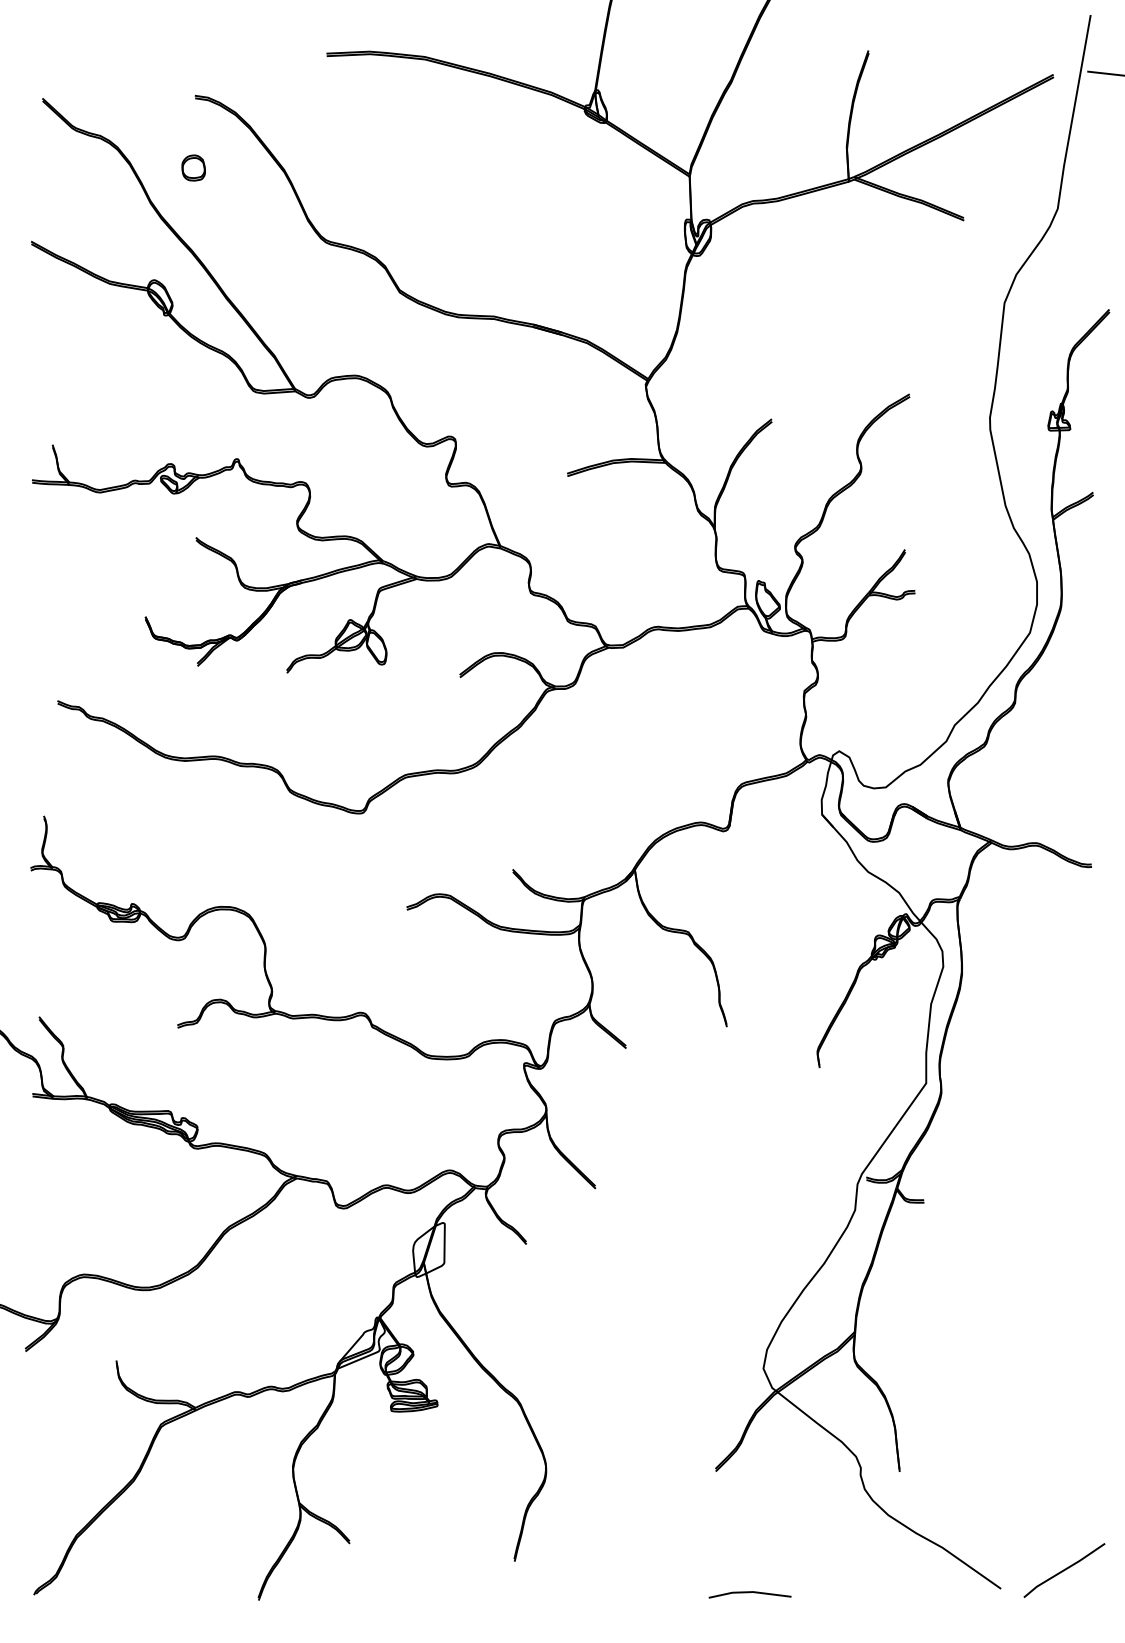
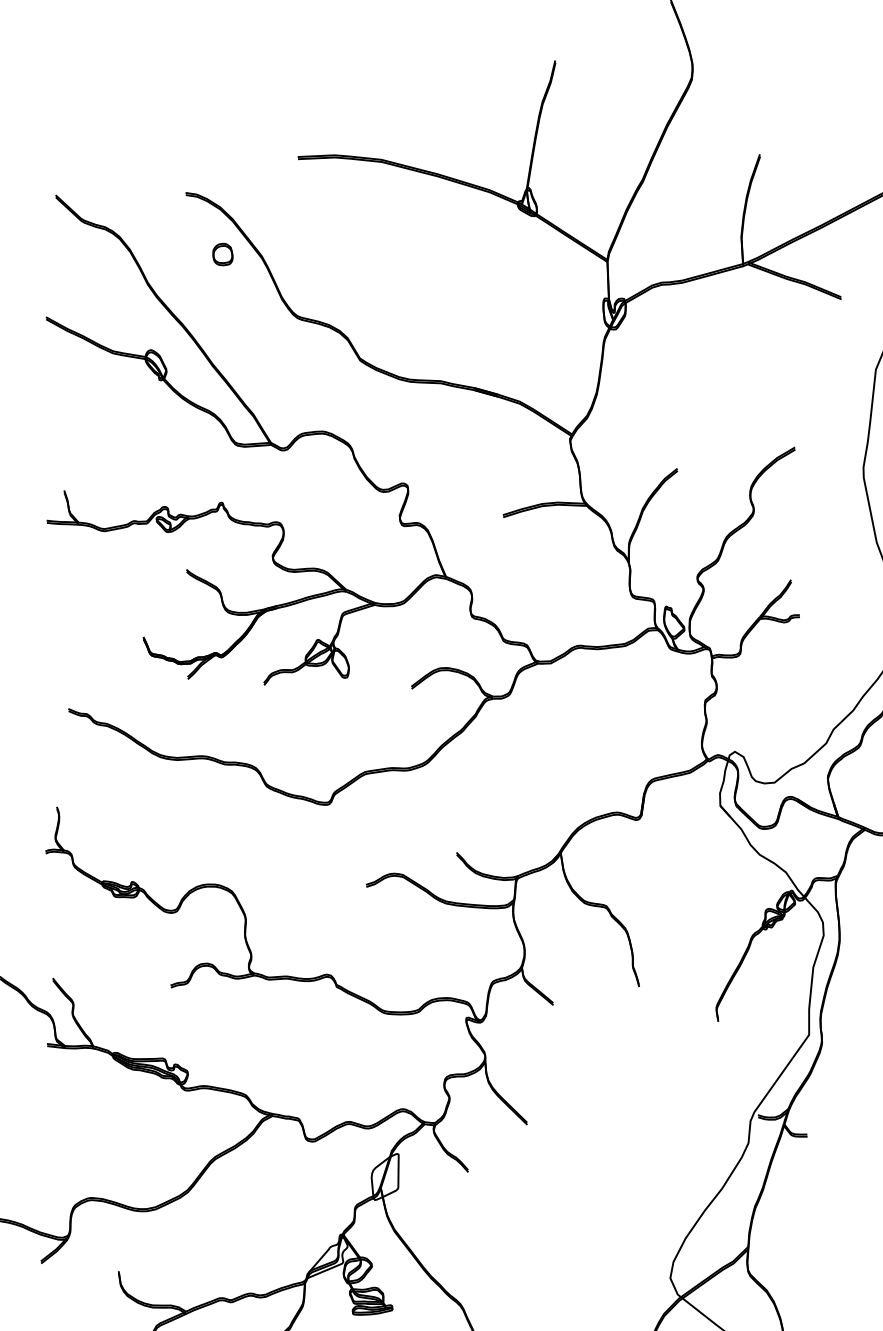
part: (193, 167) -> (222, 254), moved

